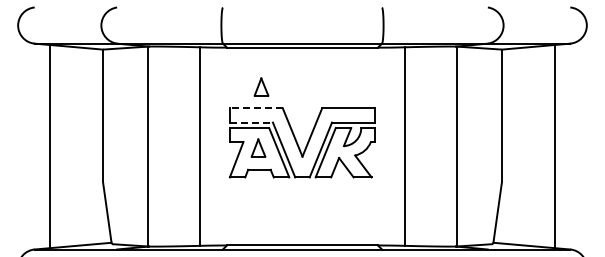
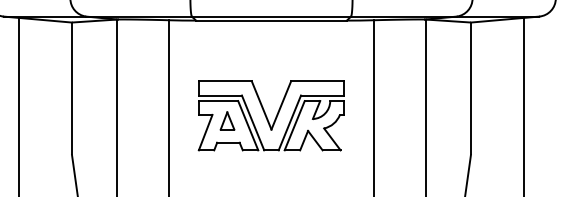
part: (261, 86) -> (230, 59), removed
line: (255, 108) -> (224, 81), dashed -> solid
line: (251, 122) -> (220, 95), dashed -> solid

